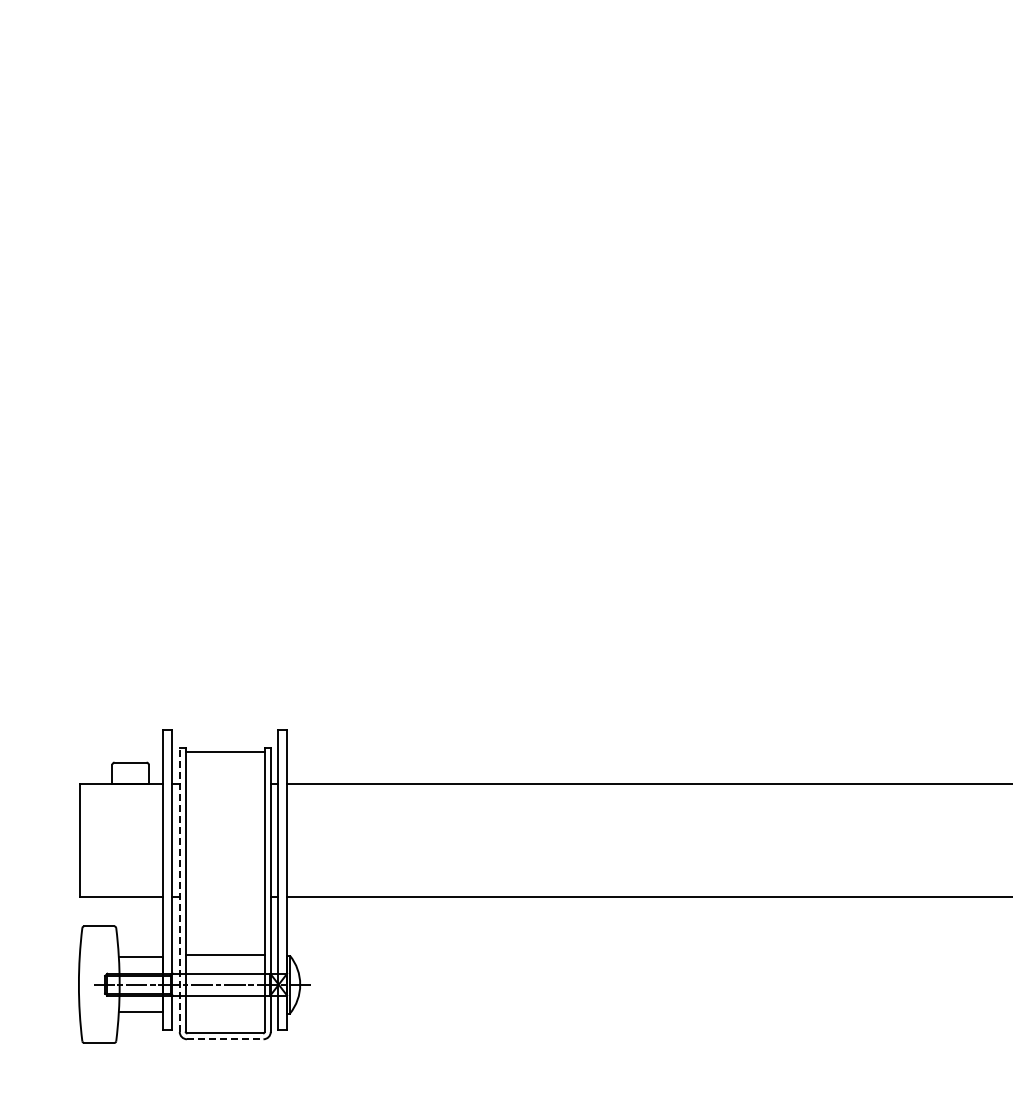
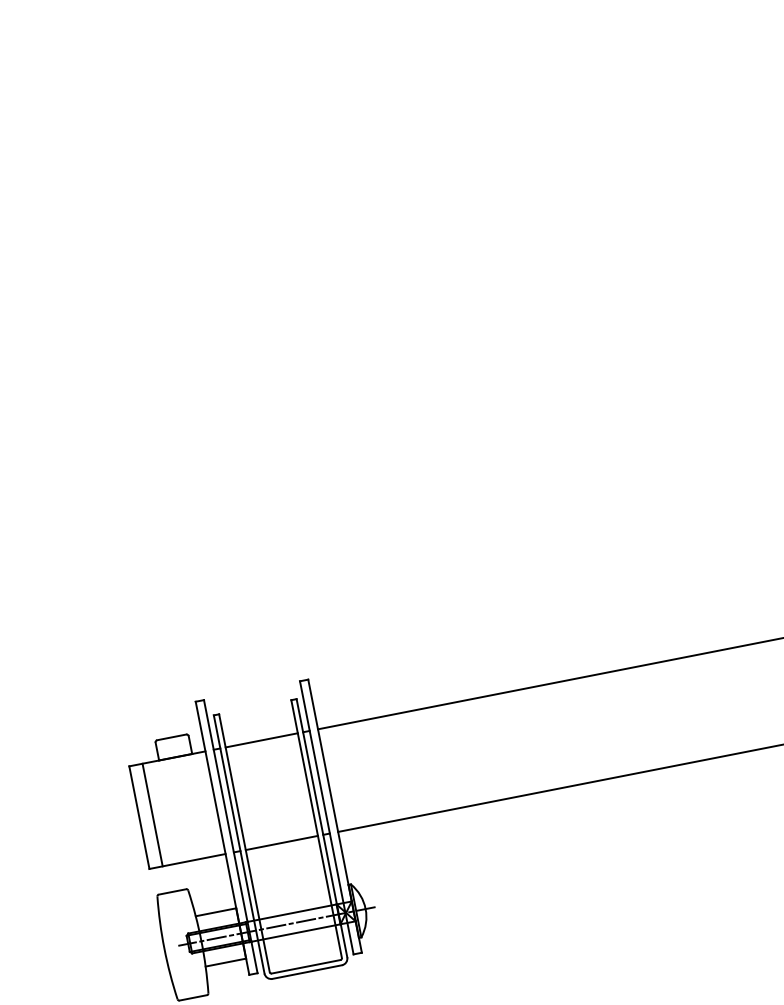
line: (224, 752) -> (261, 740), moved
line: (94, 840) -> (152, 814), added
line: (179, 890) -> (239, 844), dashed -> solid
line: (224, 955) -> (281, 843), moved
line: (225, 1039) -> (307, 972), dashed -> solid

